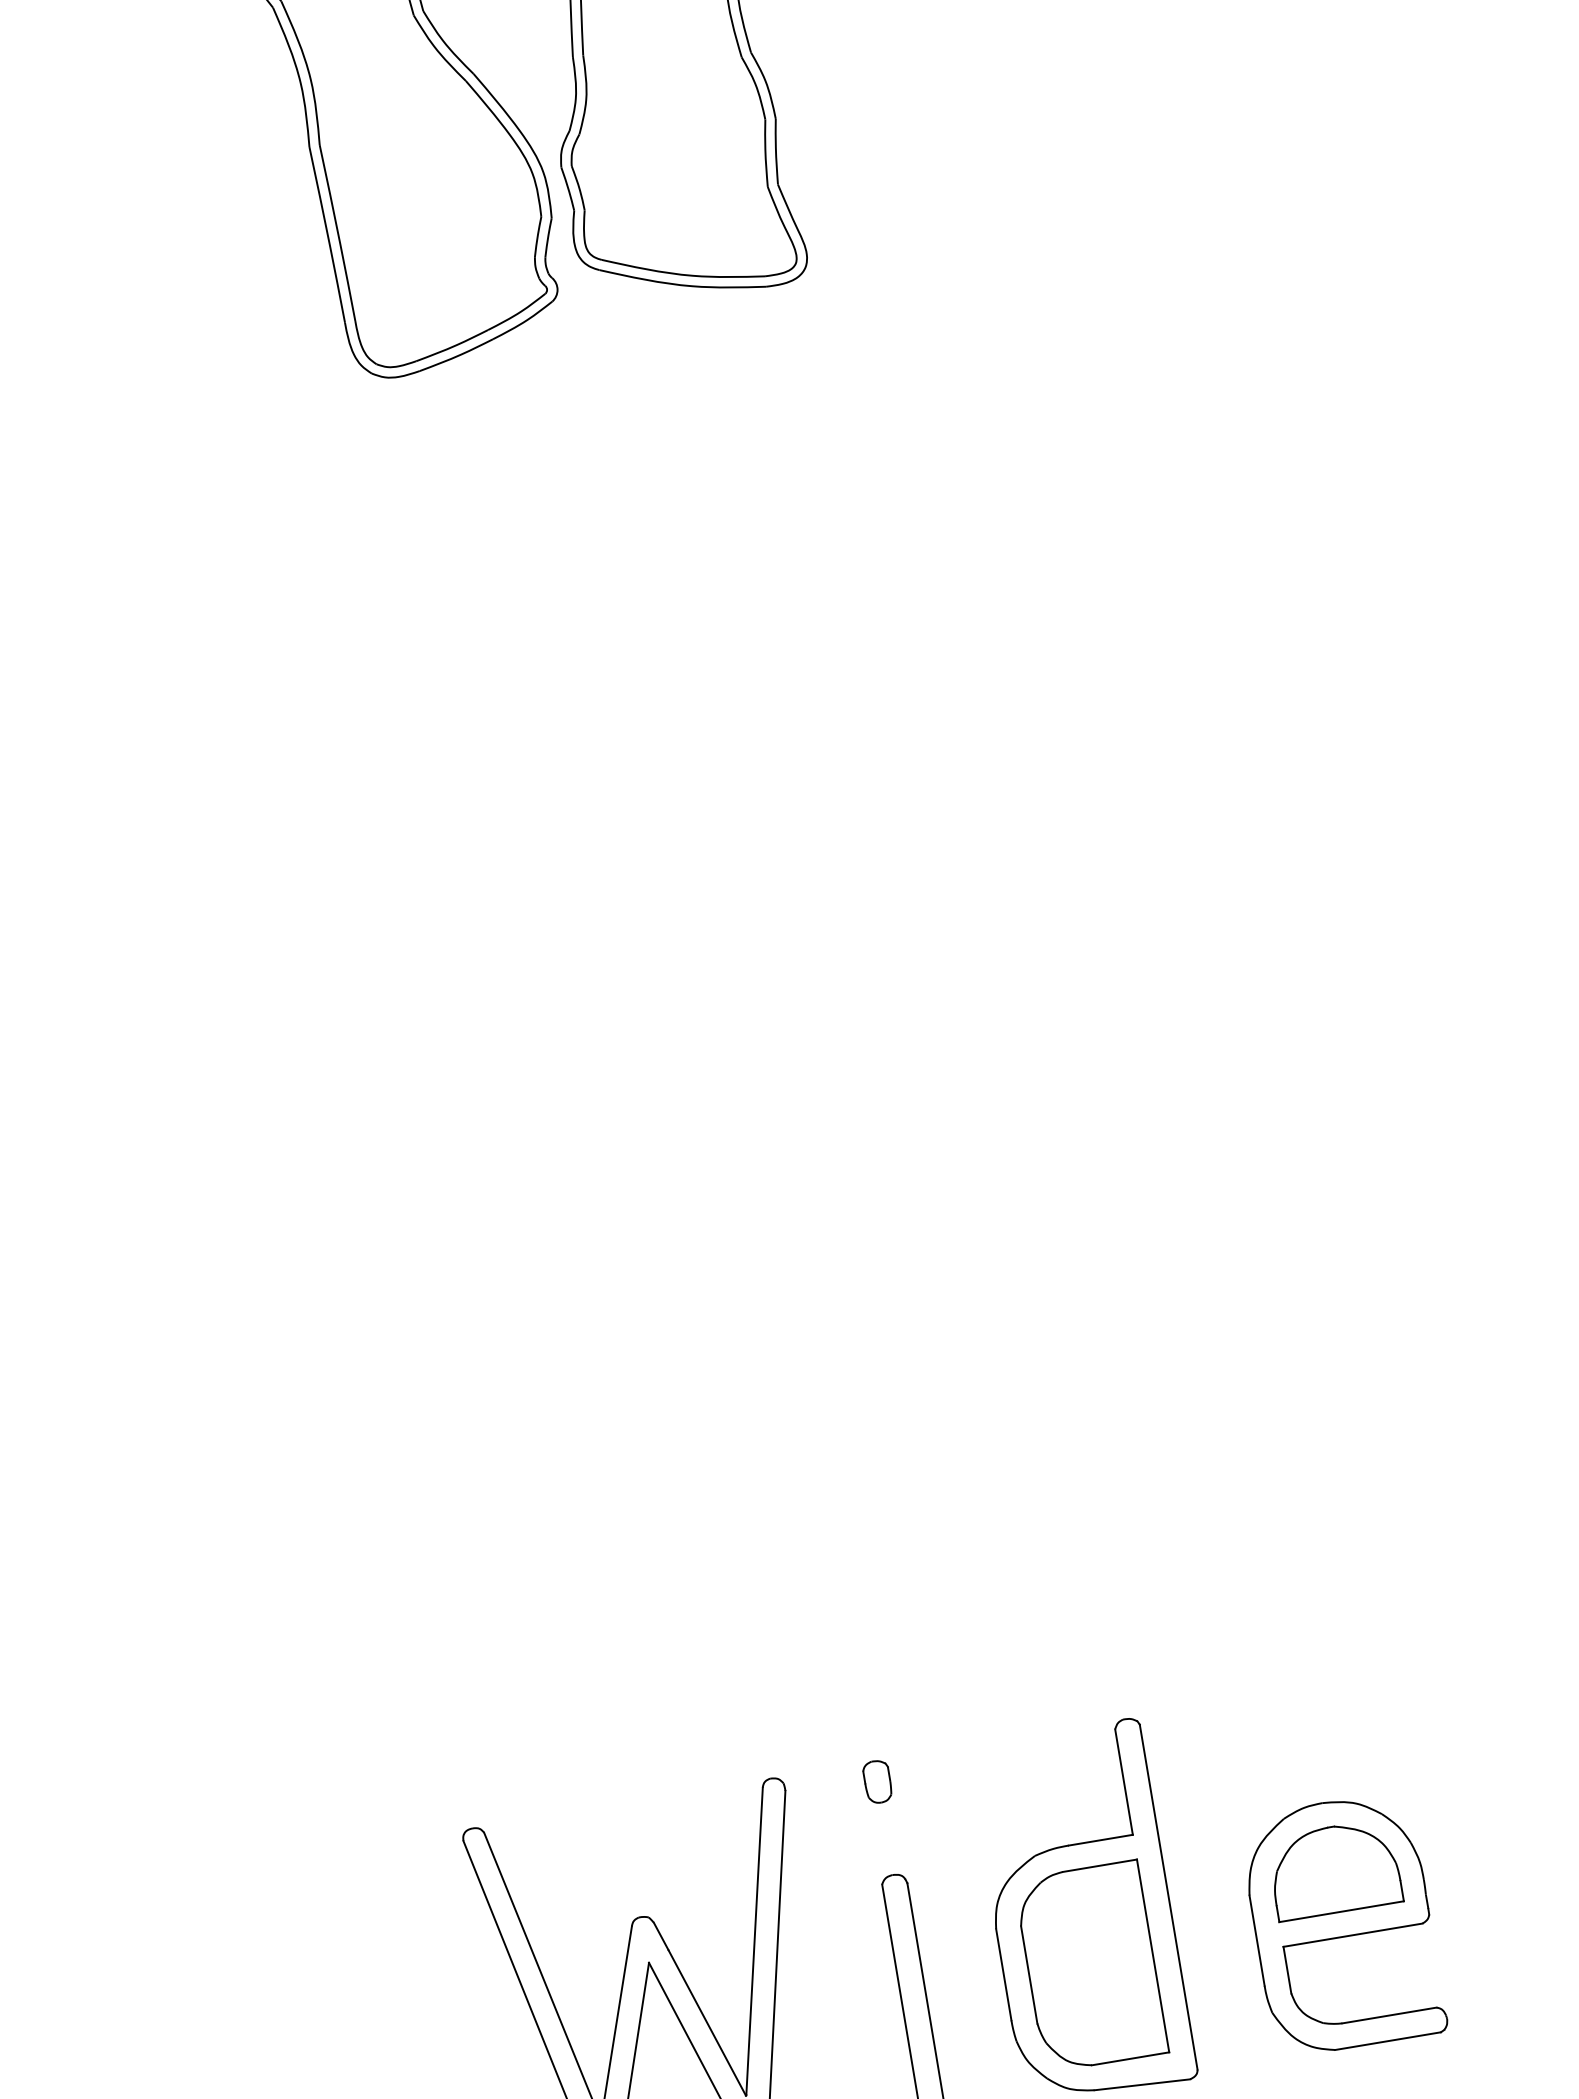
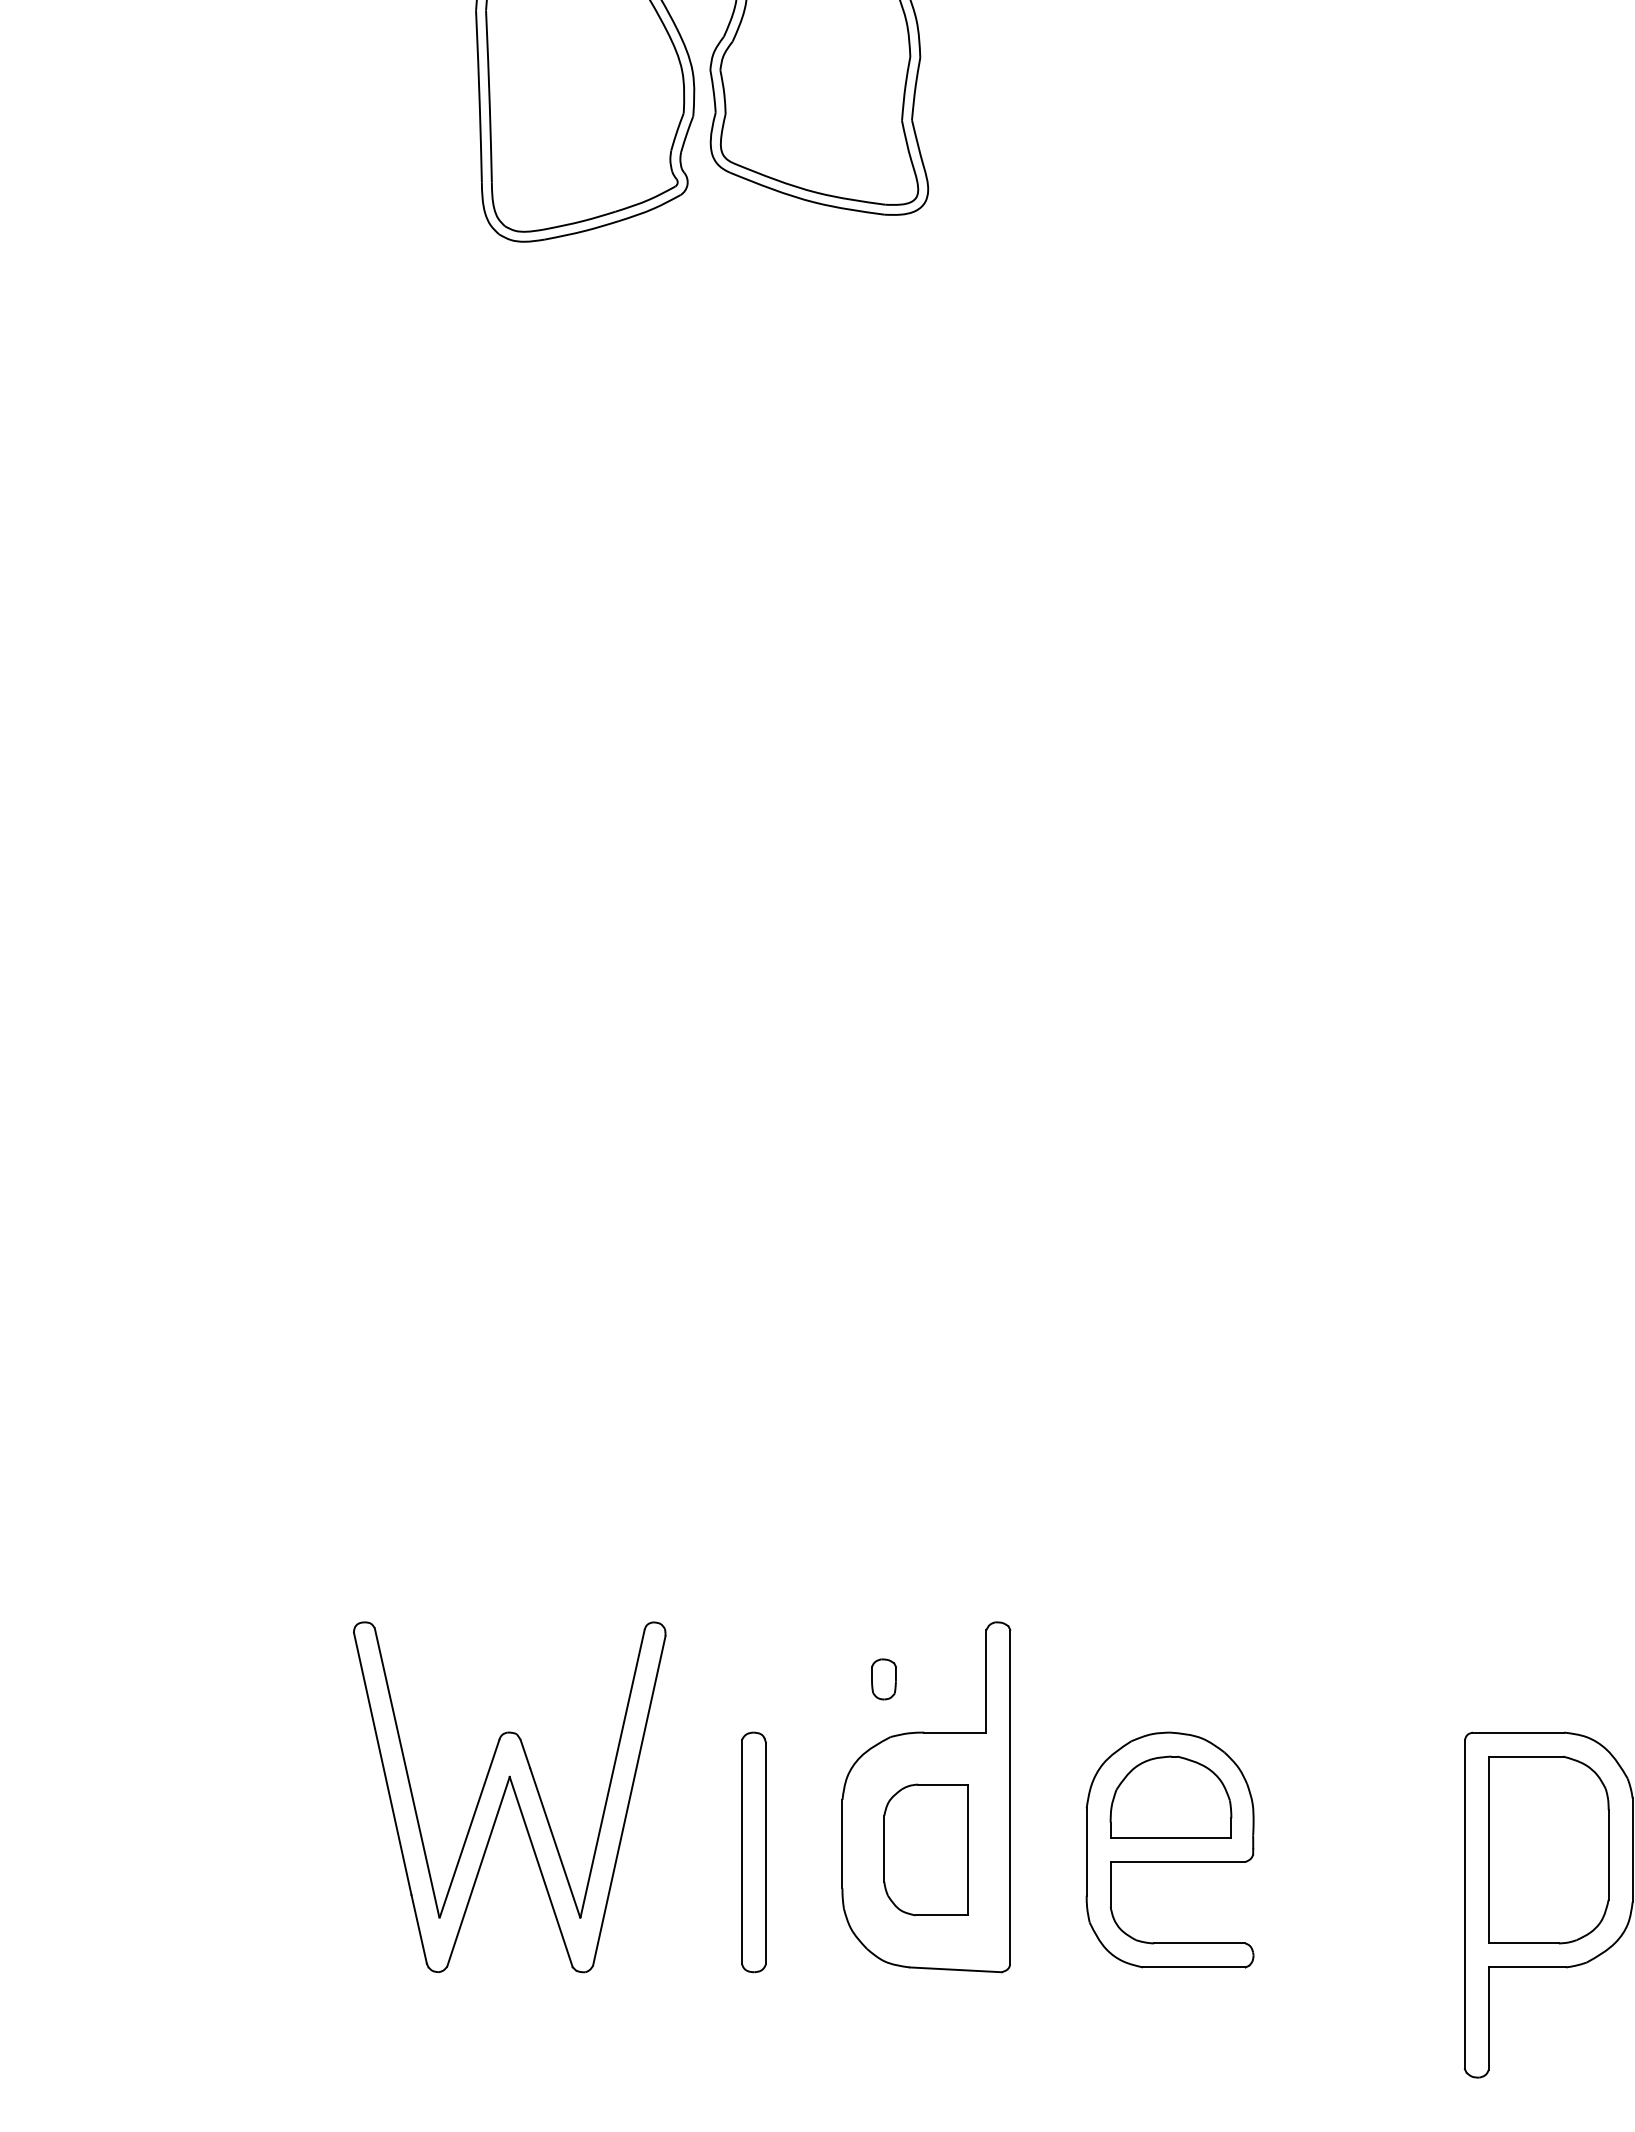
part: (877, 1782) -> (883, 1679), moved
part: (1090, 1965) -> (925, 1849), size x0.7

